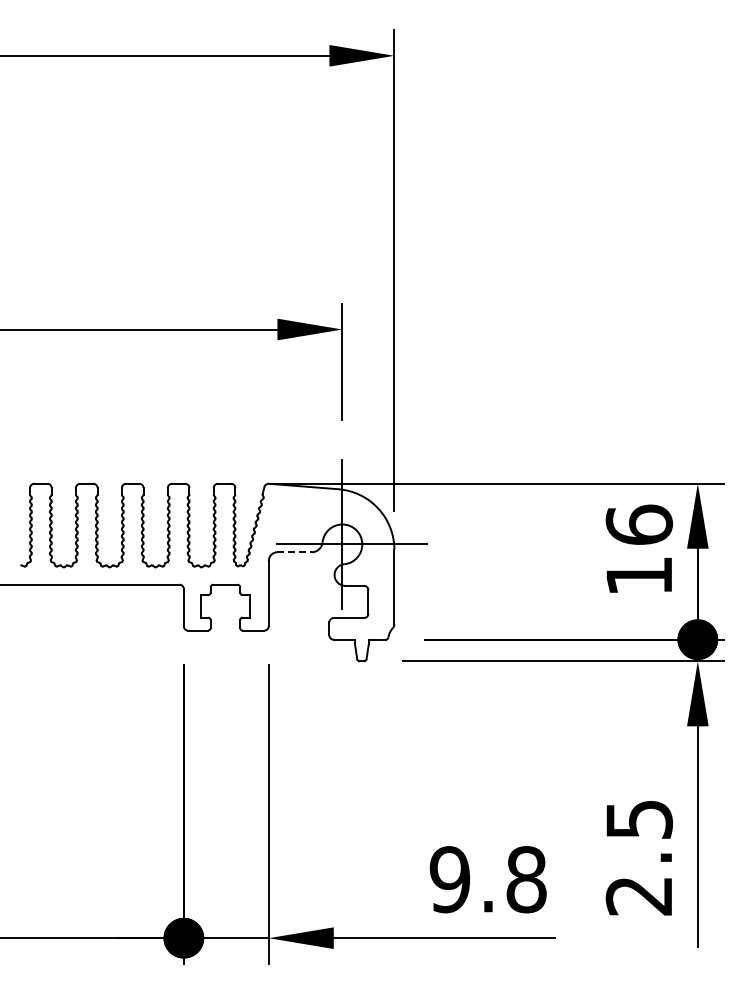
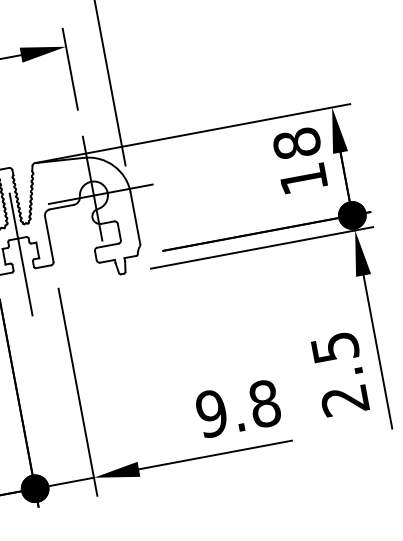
text: (638, 524) -> (296, 143), 16 -> 18
line: (295, 552) -> (62, 207), dashed -> solid
line: (225, 607) -> (21, 254), added

